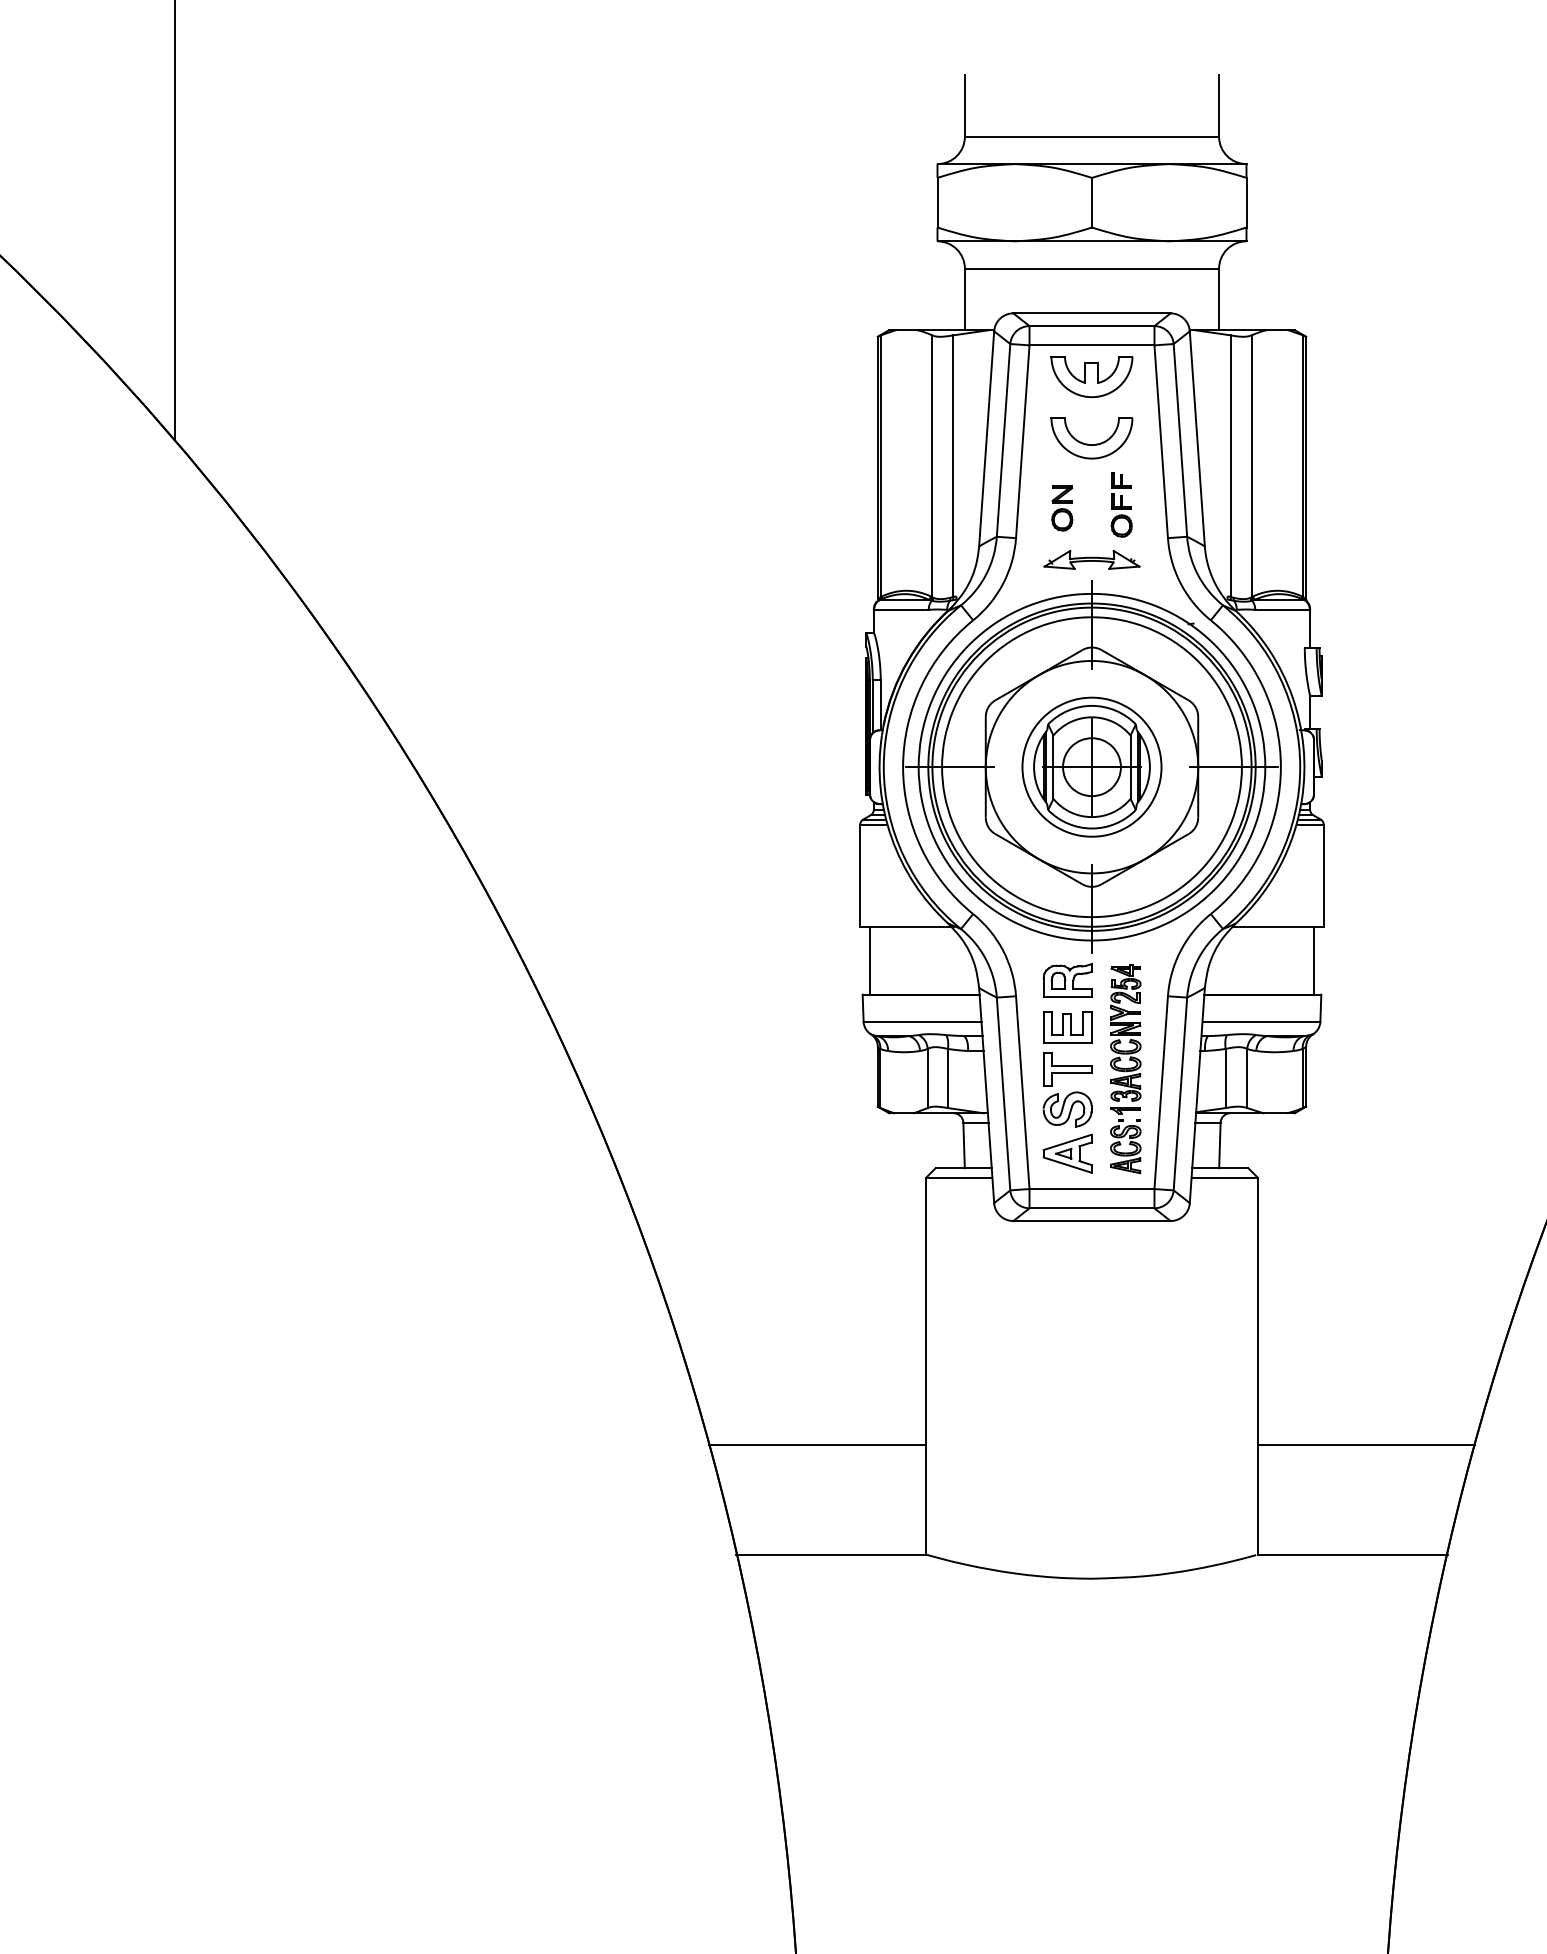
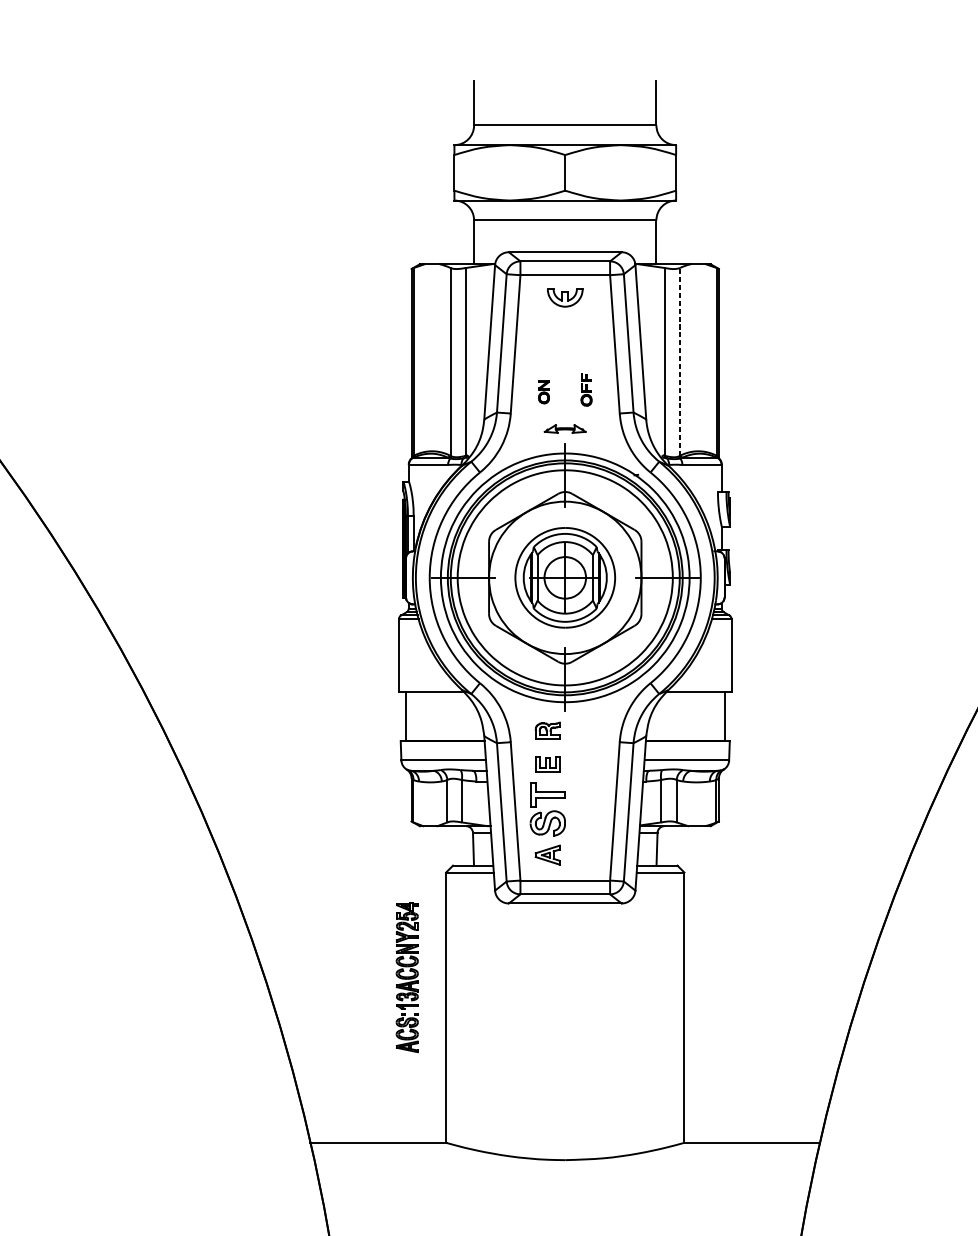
part: (1091, 377) -> (564, 298), size x0.6
part: (1091, 438) -> (564, 342), removed
line: (1251, 466) -> (679, 362), solid -> dashed
part: (1121, 504) -> (586, 389), size x0.7
part: (1062, 508) -> (544, 392), size x0.7
part: (1091, 559) -> (564, 428), size x0.6
part: (1067, 980) -> (547, 730), size x0.7
part: (1067, 1027) -> (547, 764), size x0.7
part: (1125, 1069) -> (407, 977), moved
part: (1067, 1153) -> (547, 855), size x0.7
line: (816, 1445) -> (367, 1064), removed
line: (1366, 1445) -> (762, 1064), removed

